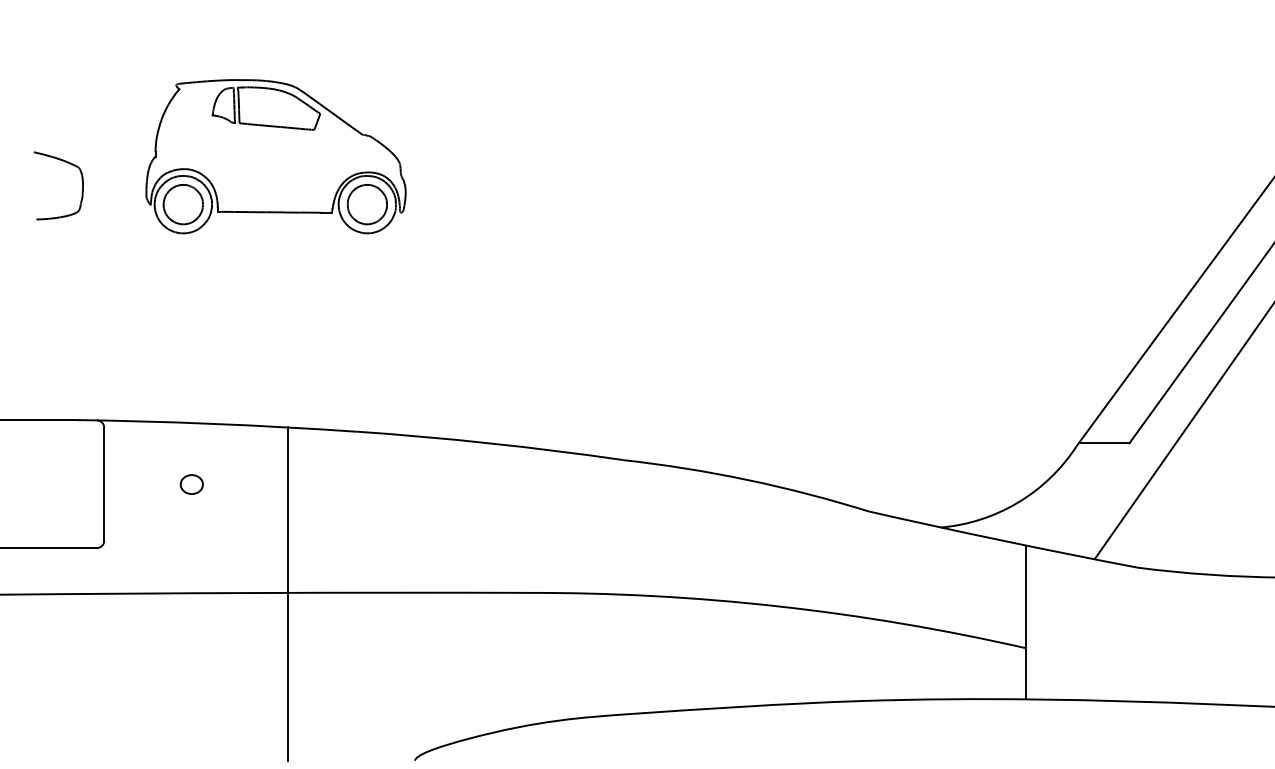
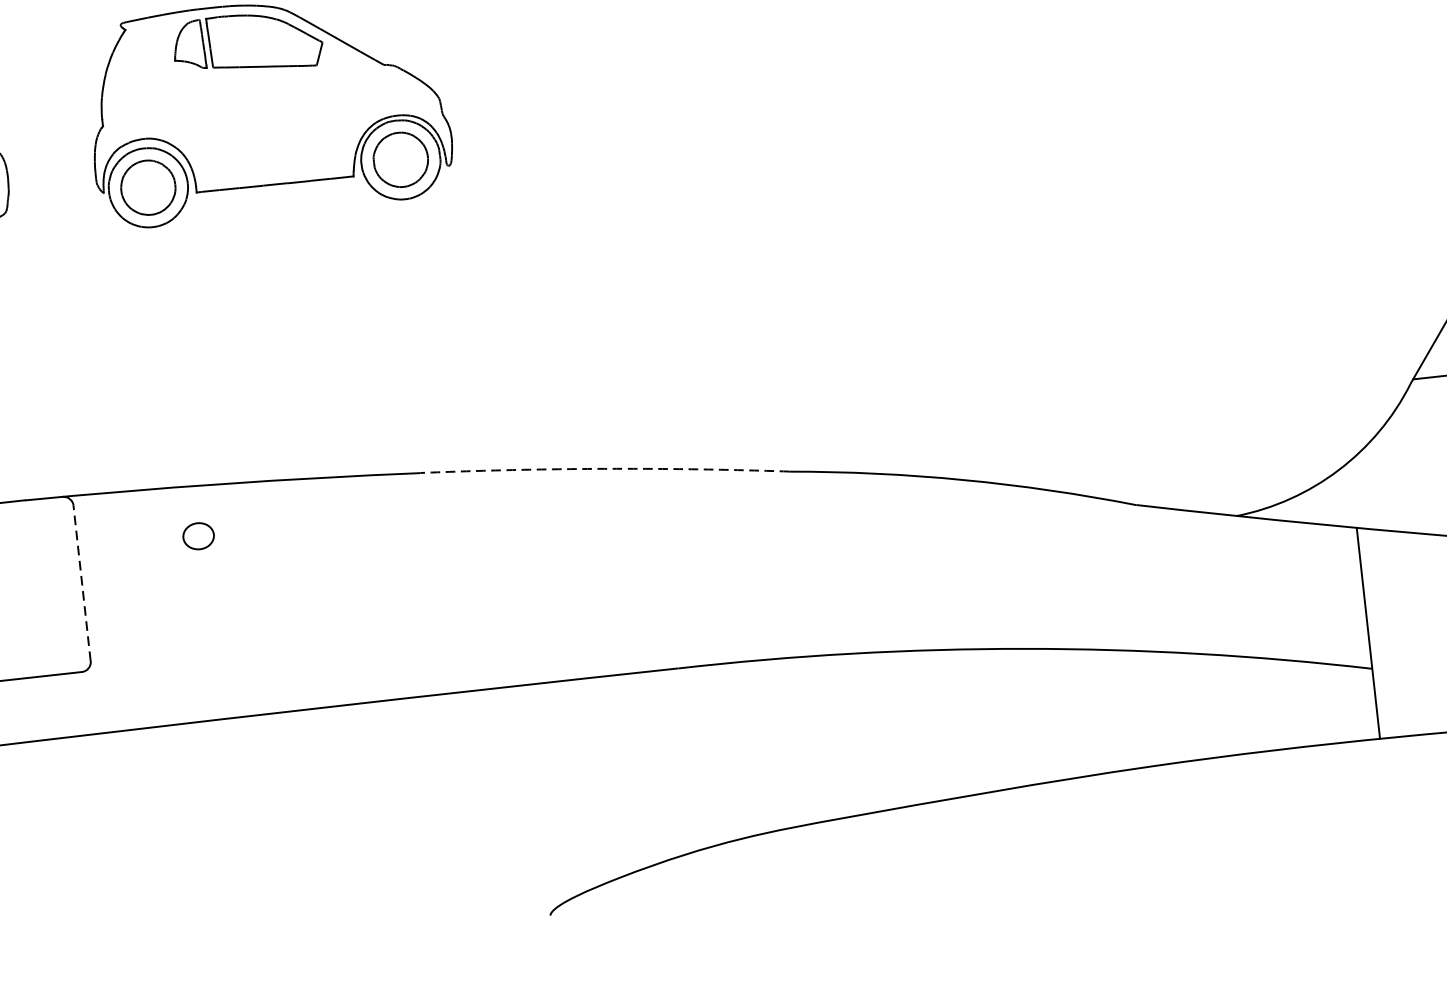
arc: (489, 443) -> (604, 469), solid -> dashed
line: (104, 484) -> (82, 583), solid -> dashed
part: (191, 484) -> (198, 536), moved
line: (288, 593) -> (351, 705), removed

